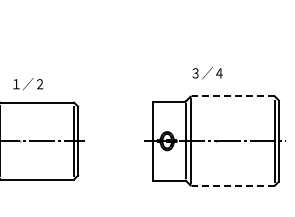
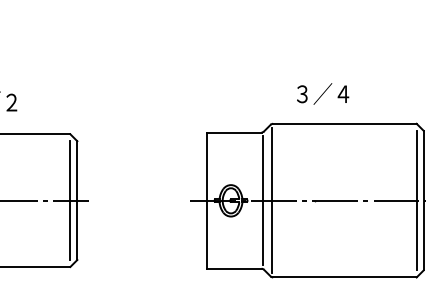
text: (207, 73) -> (322, 94), moved
line: (233, 96) -> (345, 123), dashed -> solid
line: (233, 185) -> (345, 277), dashed -> solid

